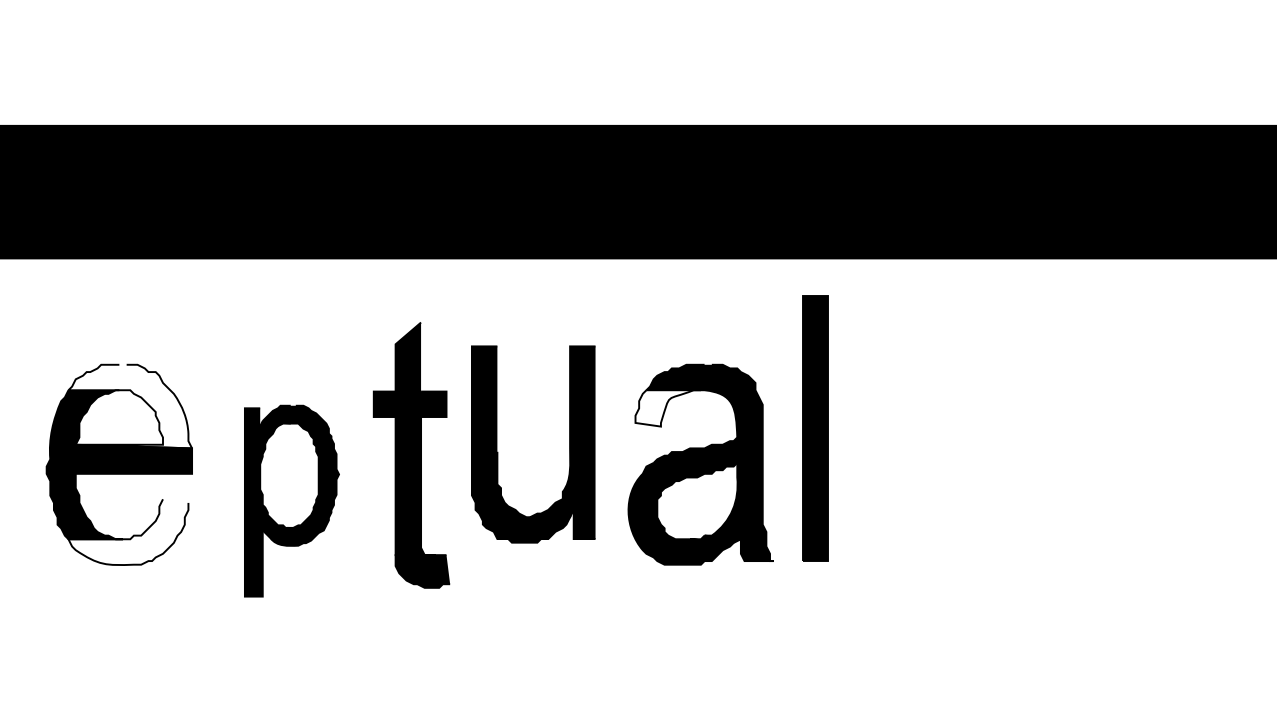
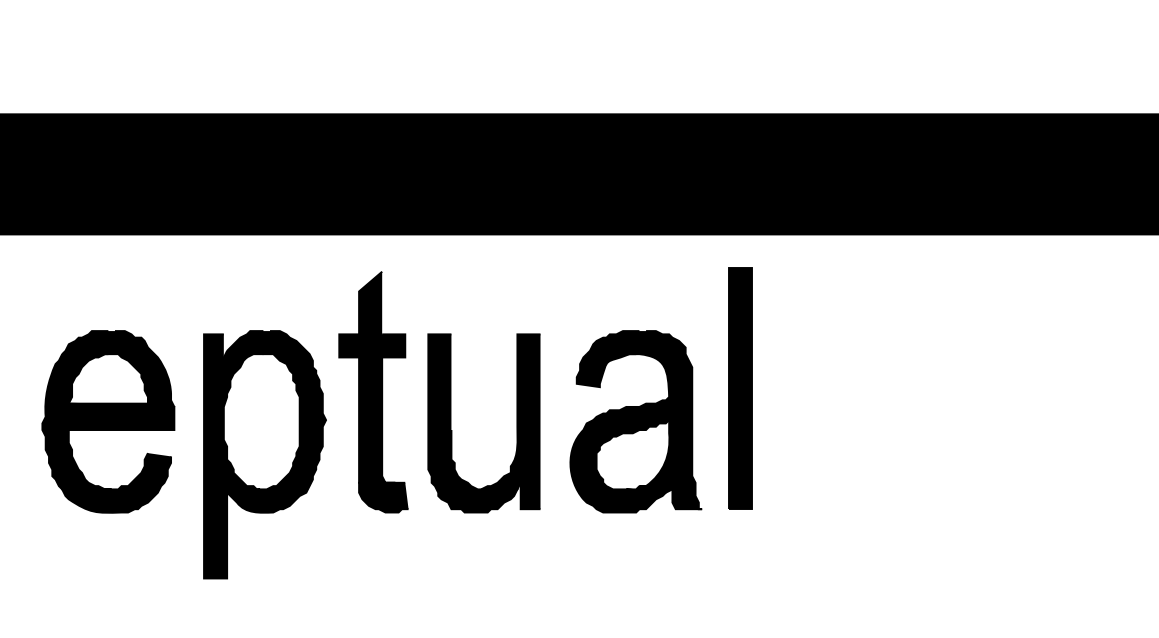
fill: (130, 406) -> (118, 368), added
fill: (668, 408) -> (606, 370), added
part: (498, 452) -> (452, 430), moved
part: (411, 455) -> (373, 392), moved
part: (291, 500) -> (264, 454), size x1.43
fill: (128, 531) -> (116, 482), added

